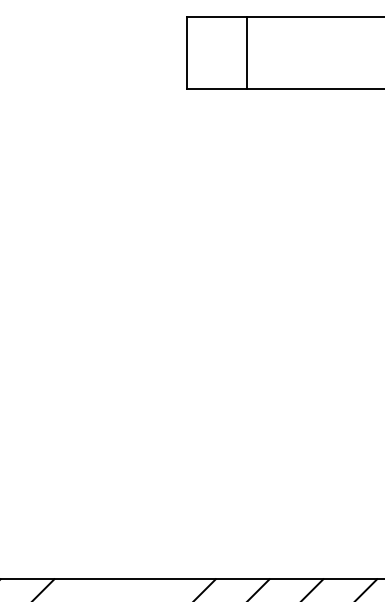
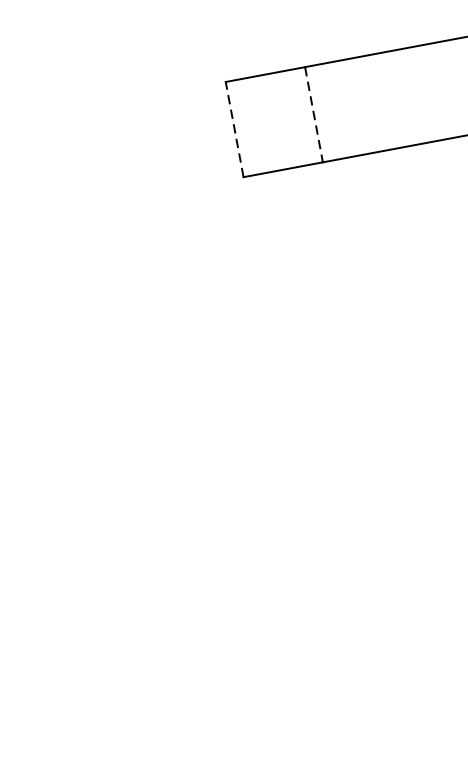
line: (187, 52) -> (235, 129), solid -> dashed
line: (246, 52) -> (313, 114), solid -> dashed

